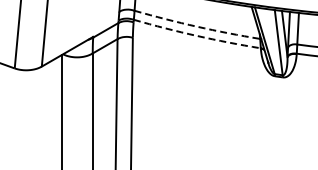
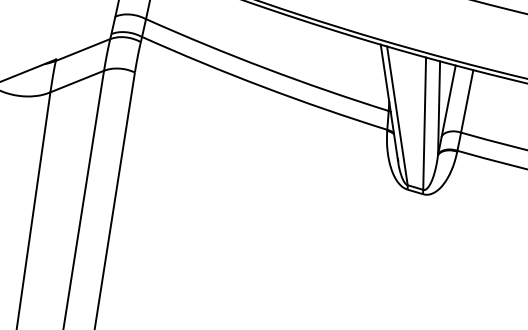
arc: (196, 26) -> (265, 68), dashed -> solid
arc: (196, 35) -> (262, 86), dashed -> solid

